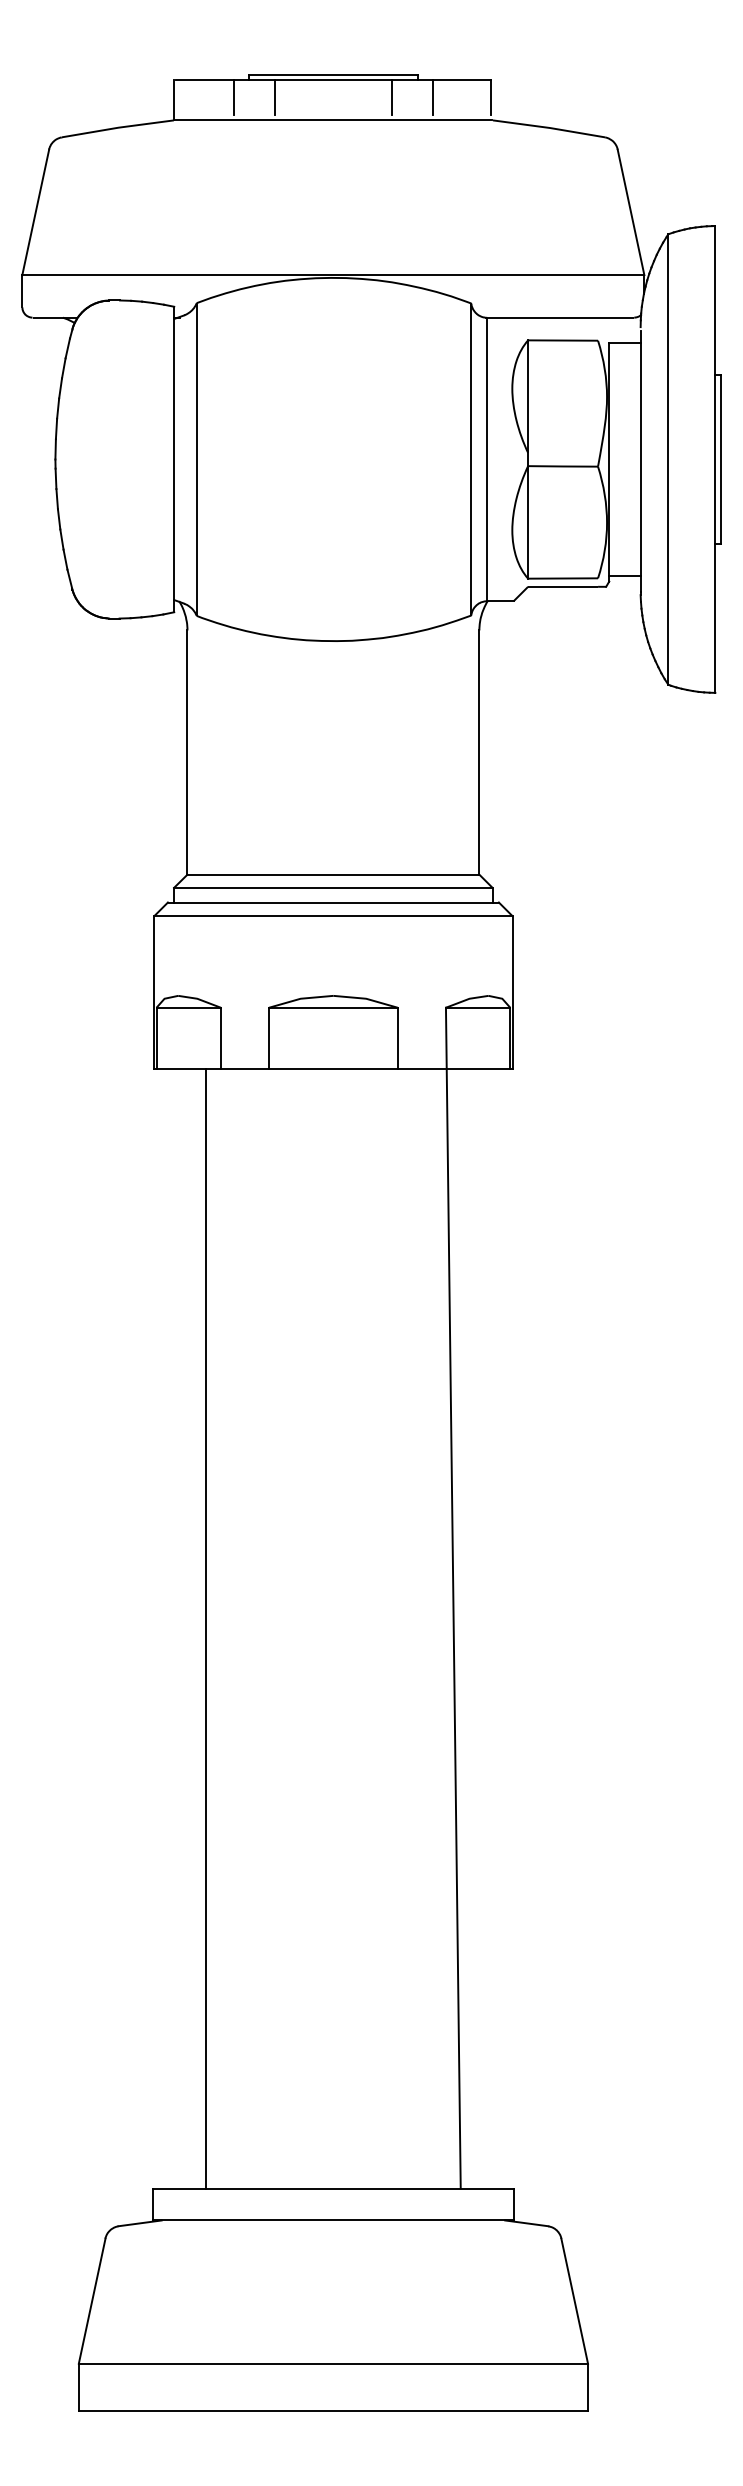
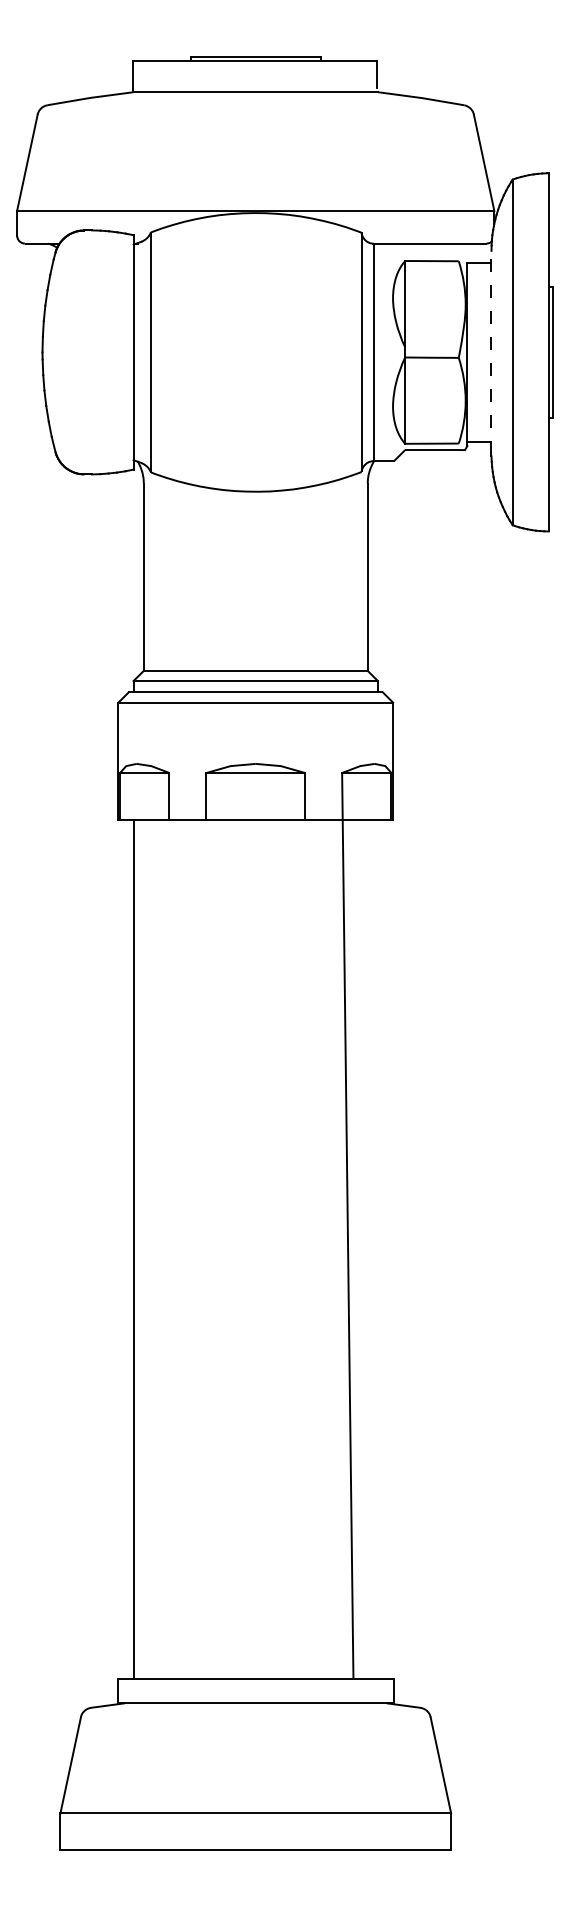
line: (233, 97) -> (179, 74), removed
line: (275, 97) -> (211, 74), removed
line: (391, 97) -> (300, 74), removed
line: (432, 97) -> (331, 74), removed
line: (640, 461) -> (491, 353), solid -> dashed
line: (206, 1628) -> (134, 1249), moved

